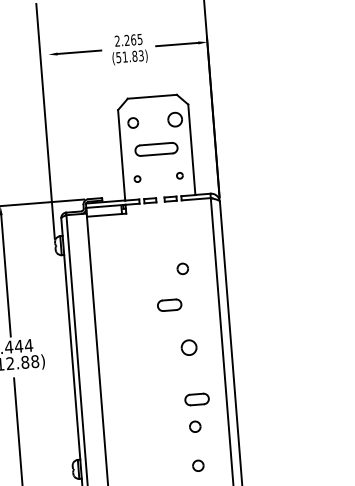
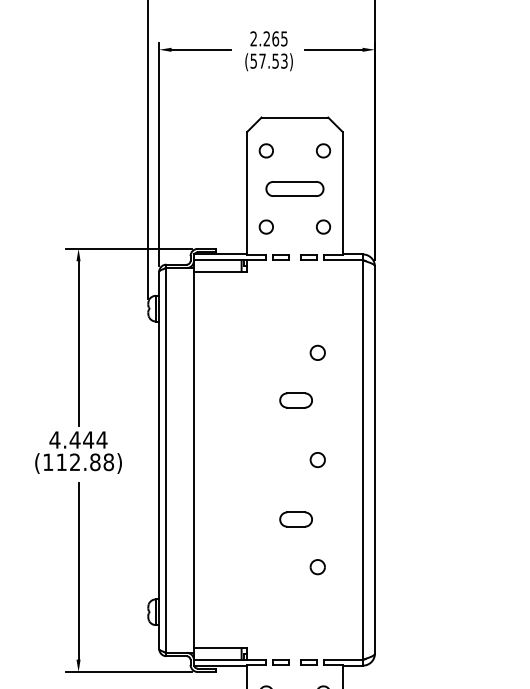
text: (130, 56) -> (269, 60), (51.83) -> (57.53)
part: (175, 119) -> (323, 150), size x0.71
line: (54, 131) -> (159, 154), added
part: (179, 175) -> (323, 226), size x1.67
part: (136, 178) -> (265, 226), size x1.67
part: (188, 348) -> (317, 460), size x0.71
part: (196, 399) -> (295, 519), moved
part: (198, 466) -> (317, 620), removed

